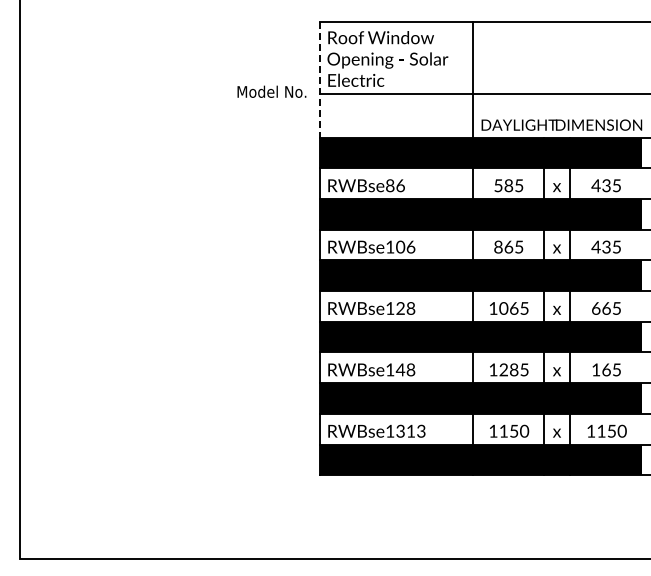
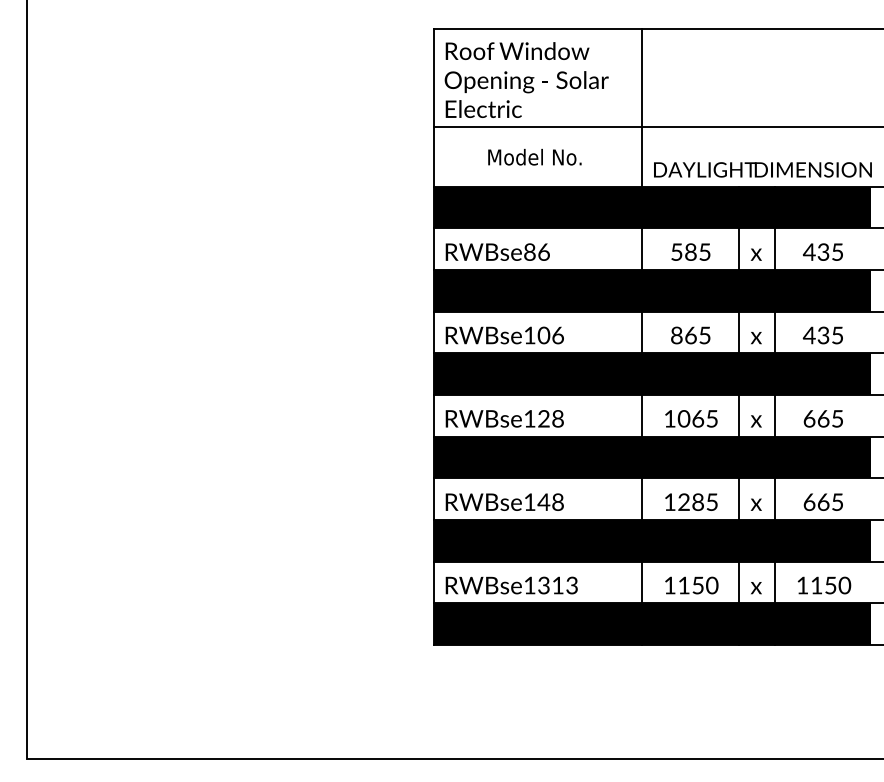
line: (319, 80) -> (433, 109), dashed -> solid
text: (271, 91) -> (534, 156), moved
text: (596, 369) -> (809, 501), 165 -> 665

